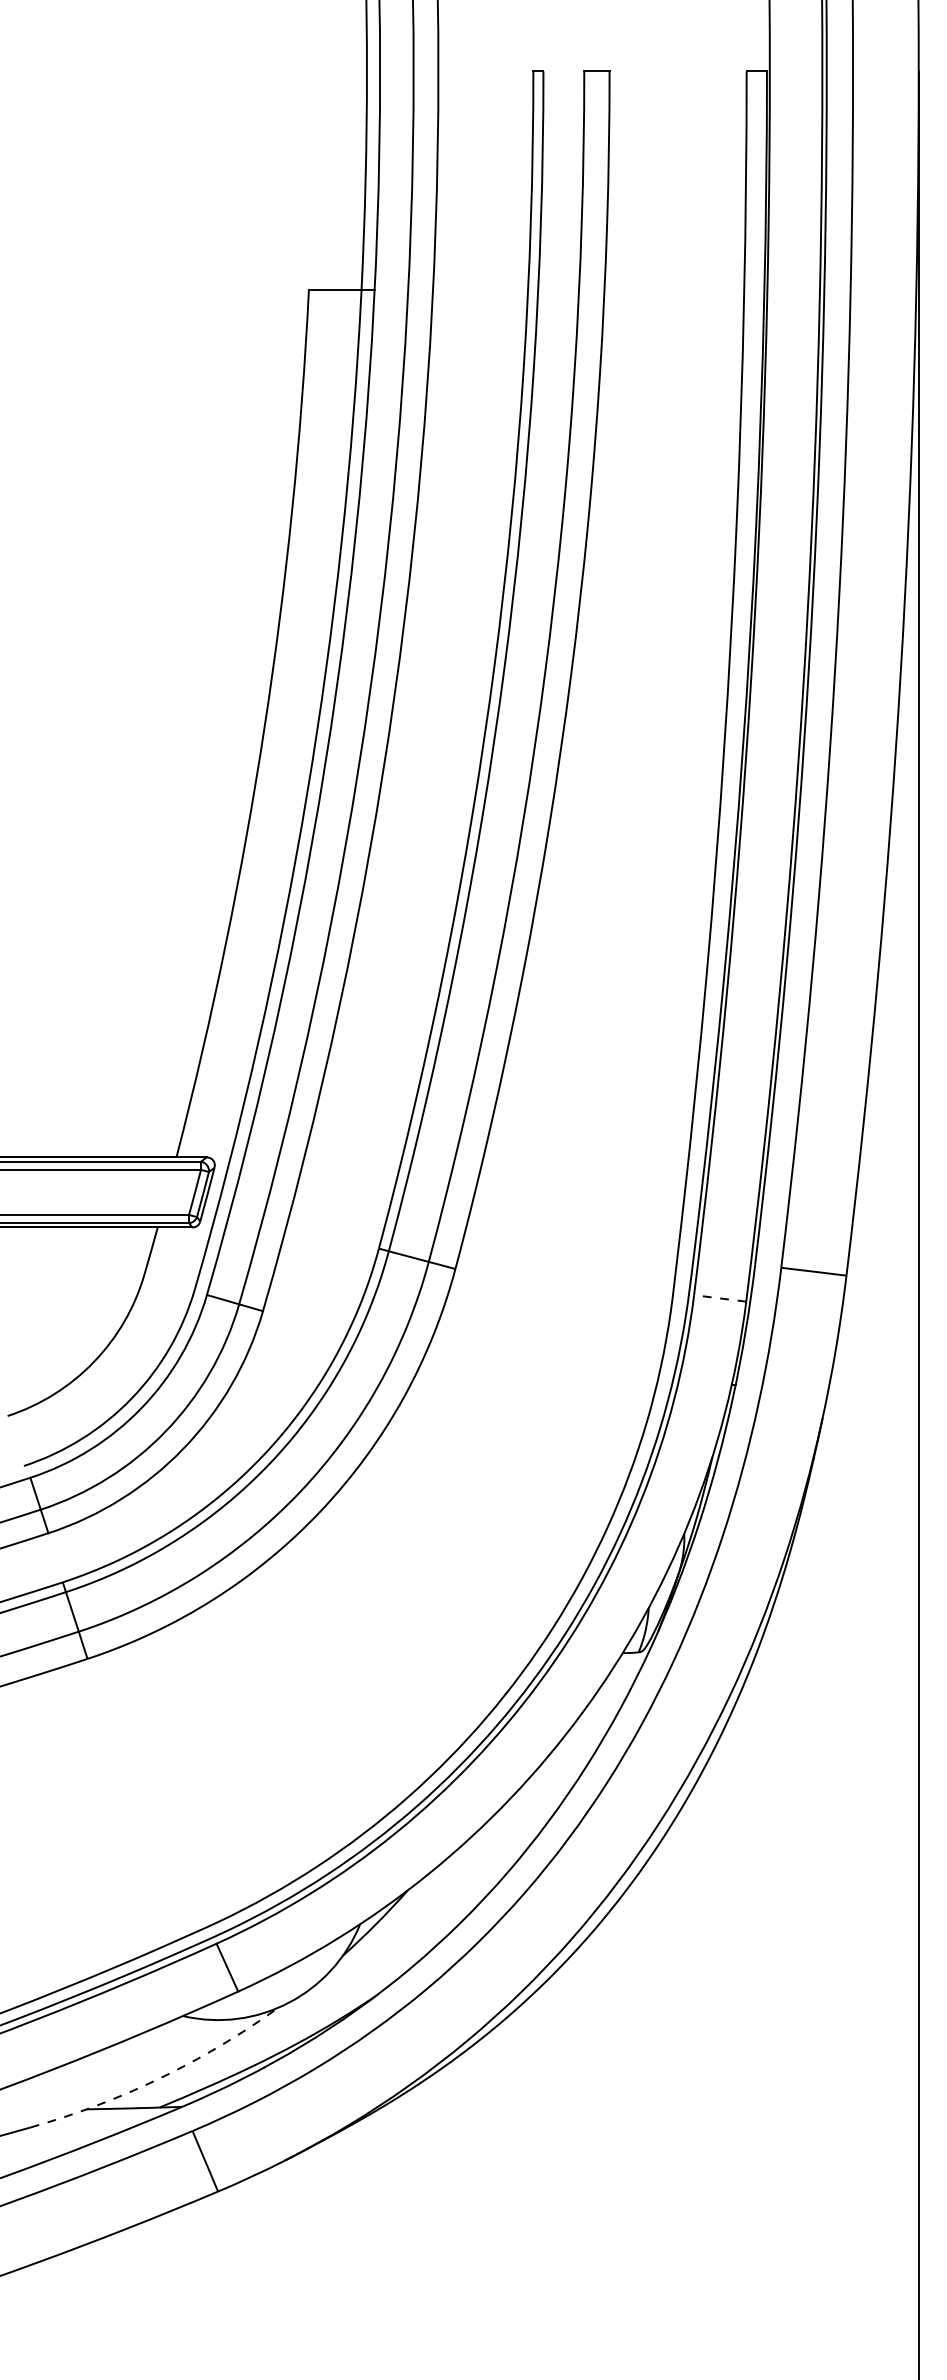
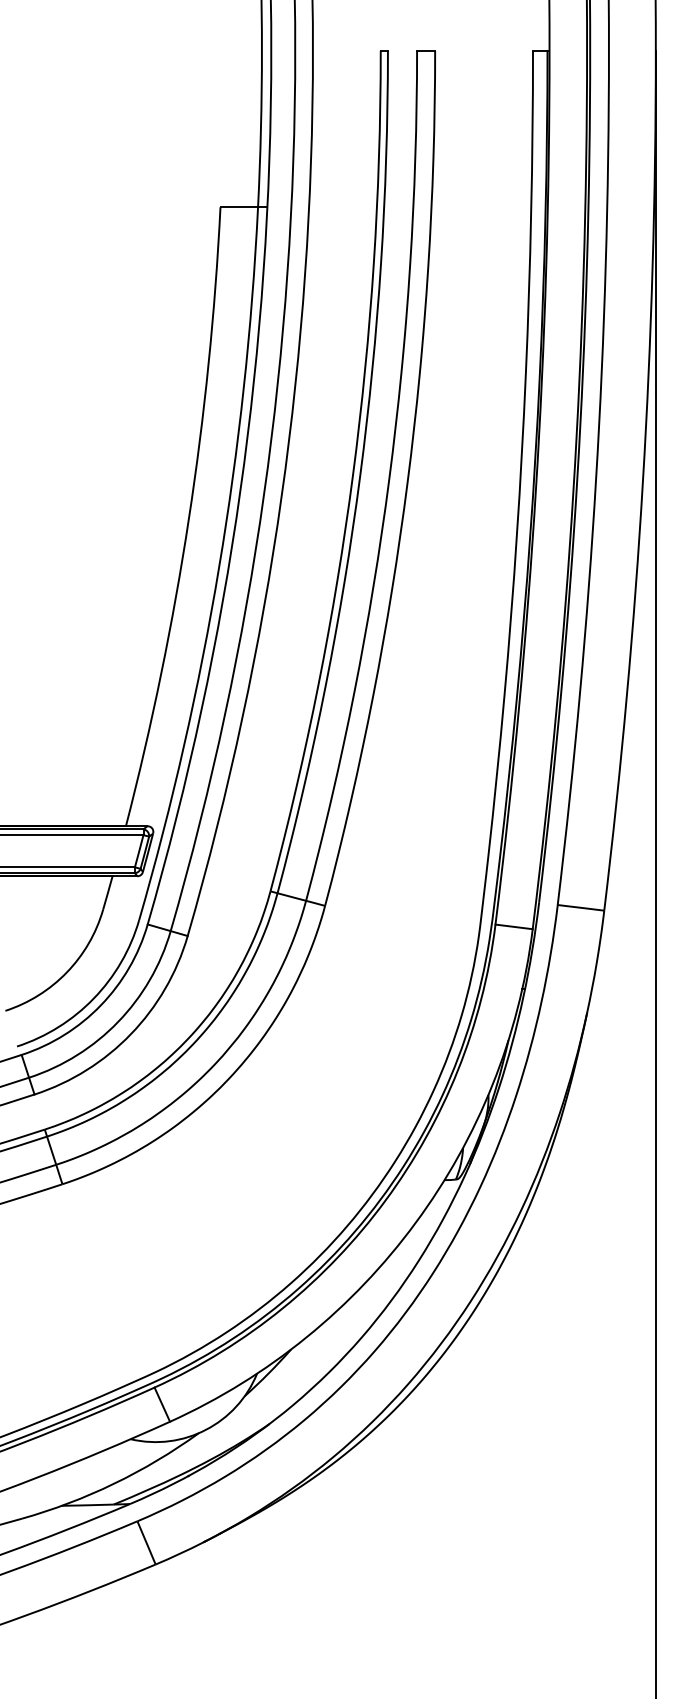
line: (719, 1298) -> (513, 926), dashed -> solid
arc: (159, 2078) -> (113, 1483), dashed -> solid

